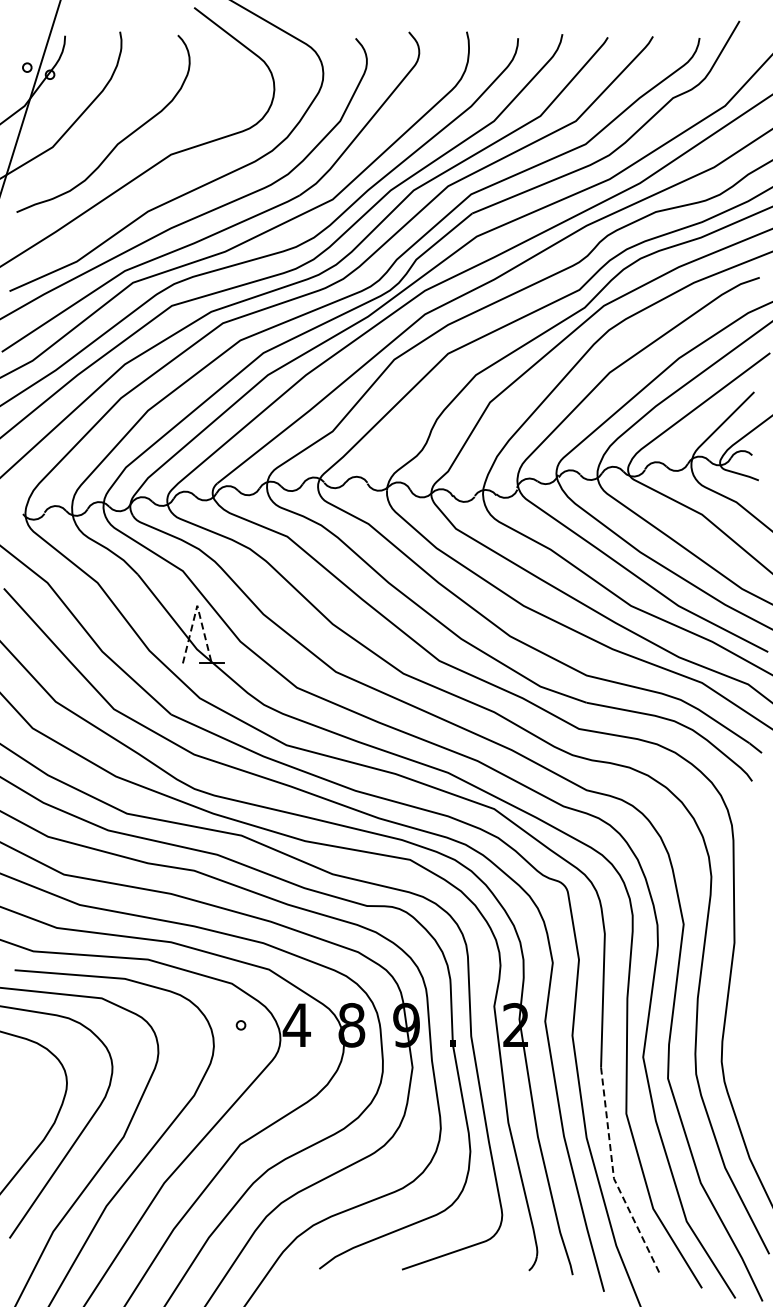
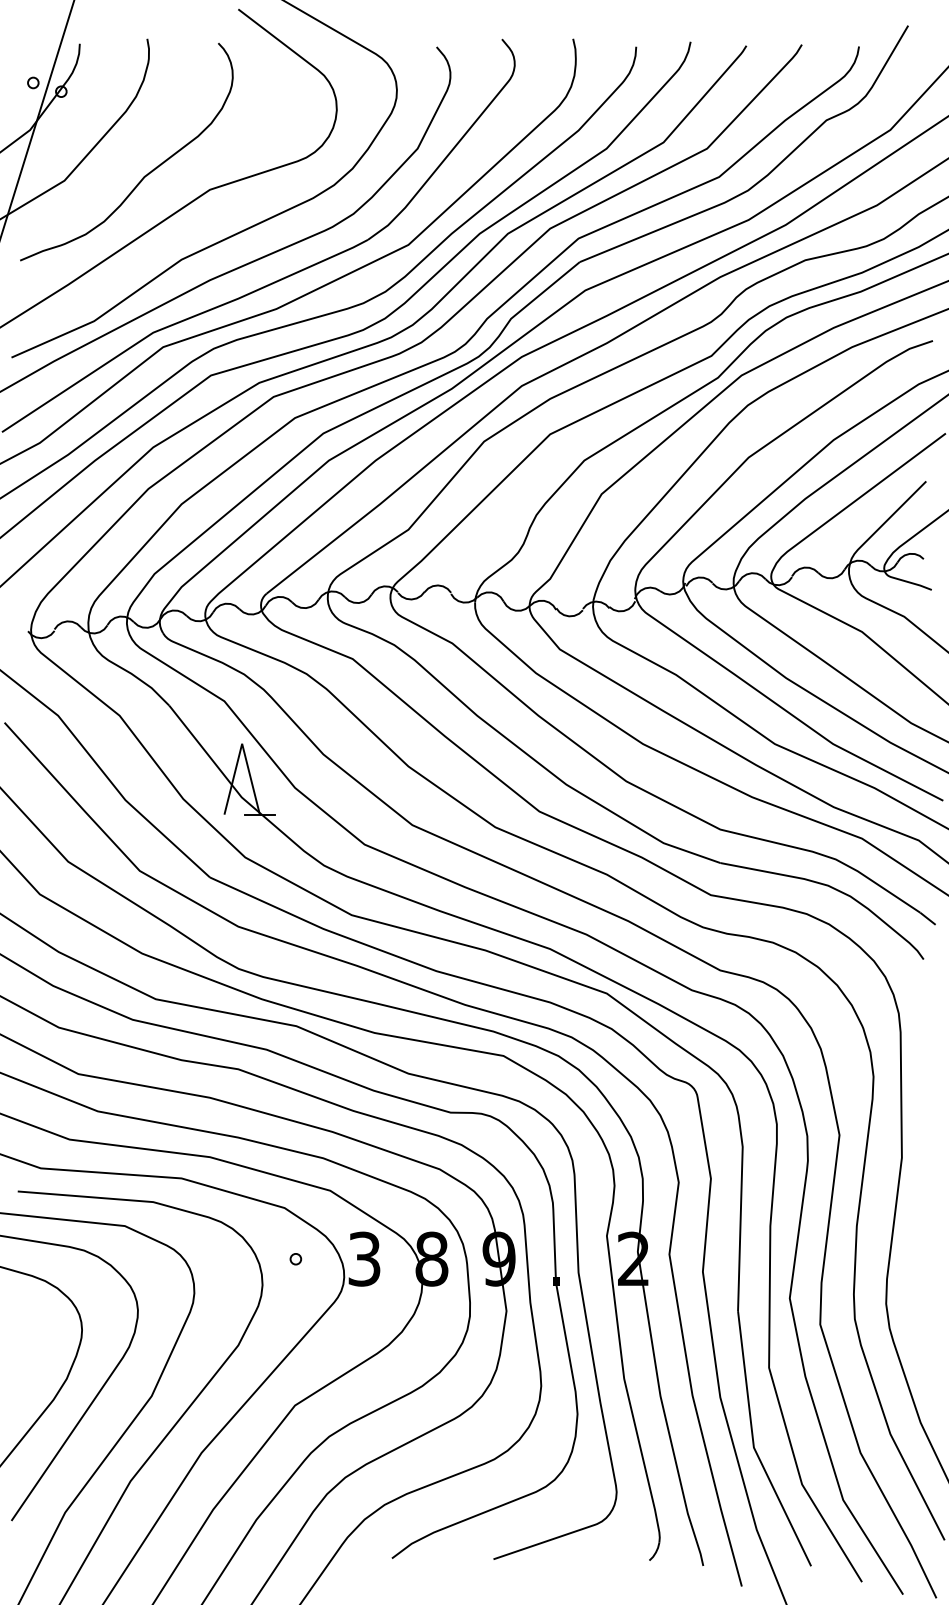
line: (197, 605) -> (242, 743), dashed -> solid
text: (296, 1025) -> (363, 1259), 4 -> 3
line: (613, 1177) -> (753, 1446), dashed -> solid

